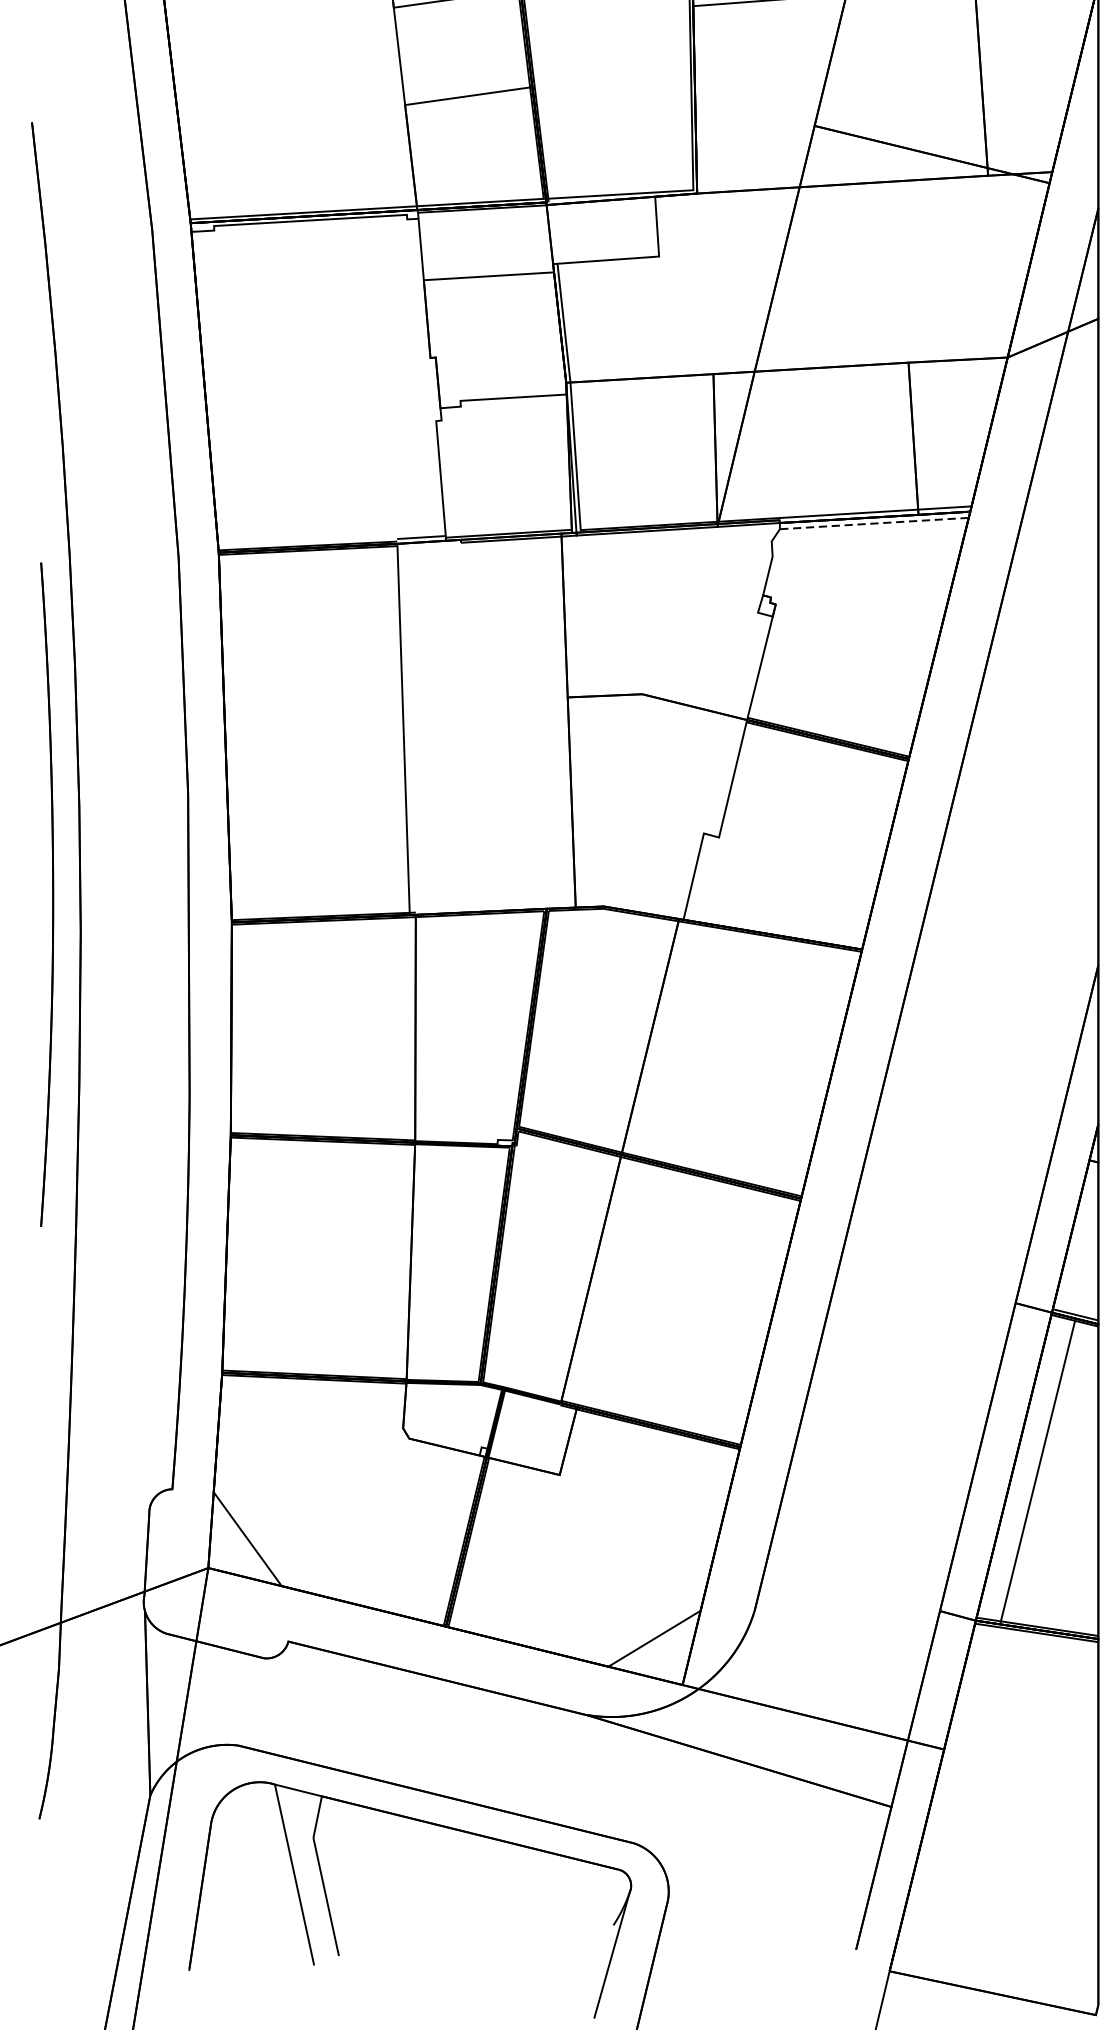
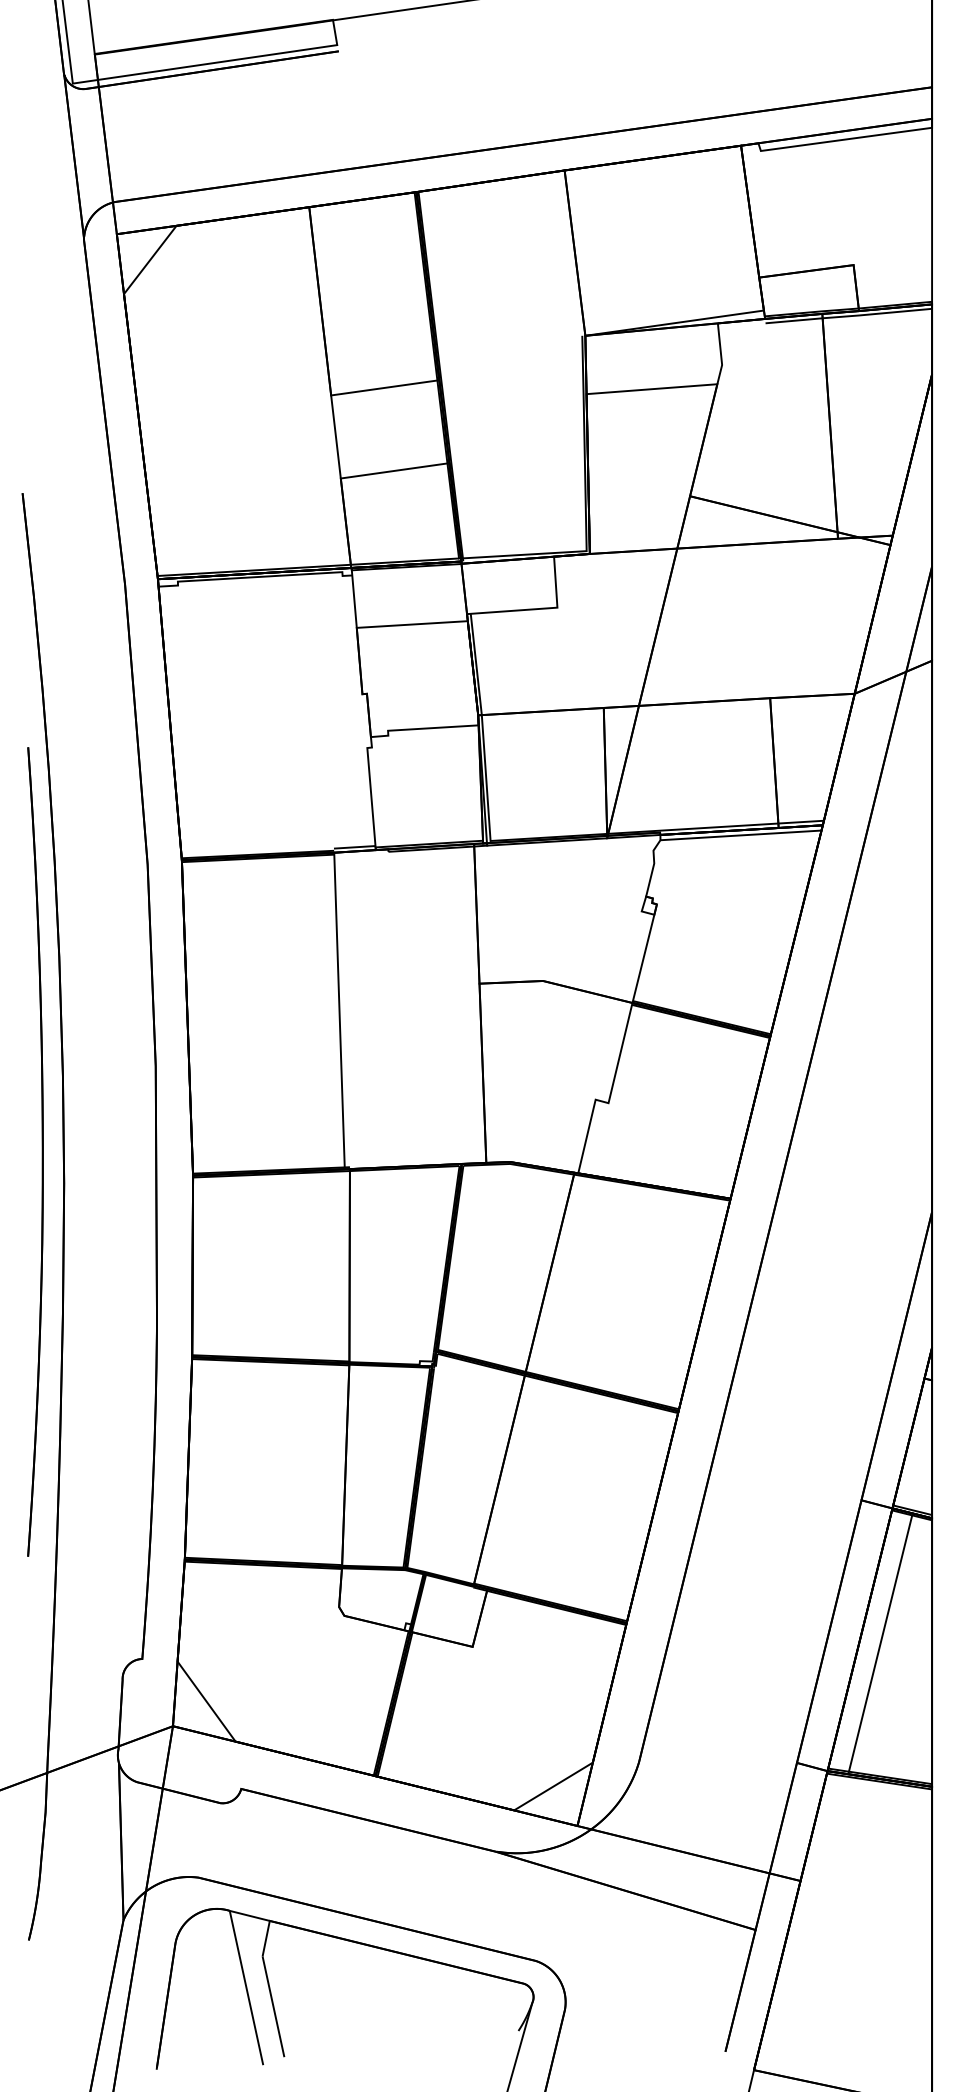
line: (874, 523) -> (741, 835), dashed -> solid
part: (47, 894) -> (35, 1151), size x1.43

